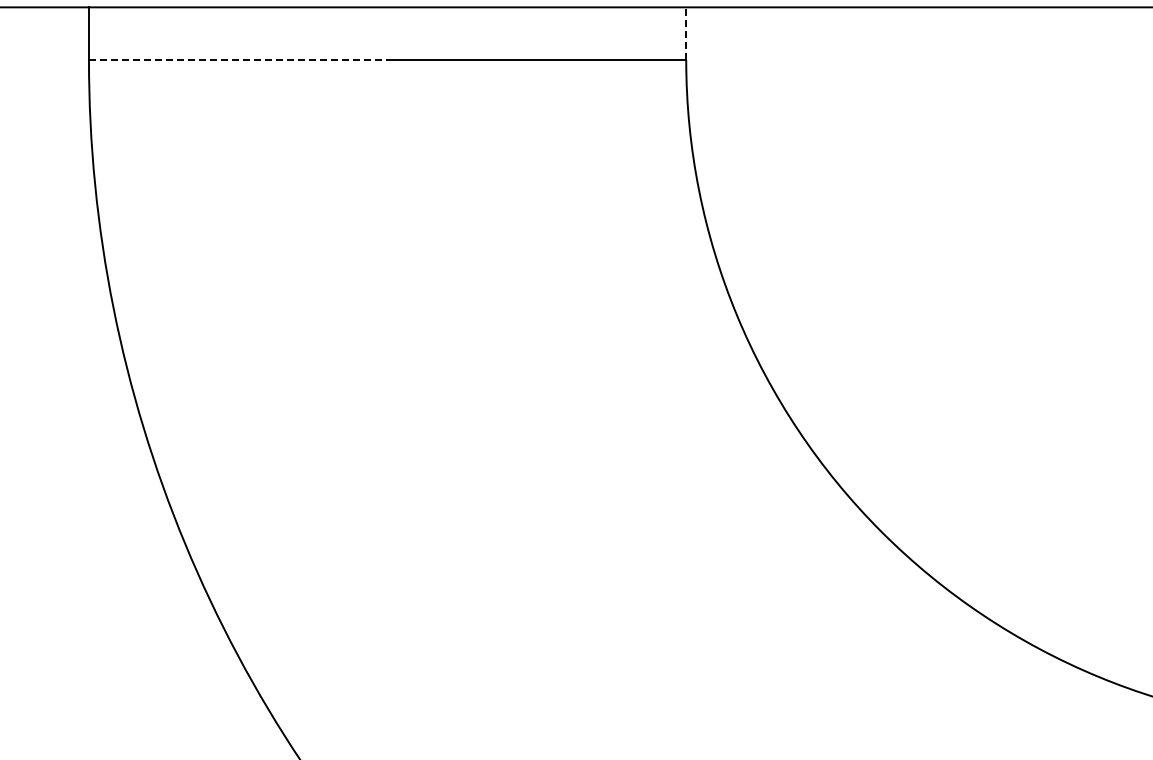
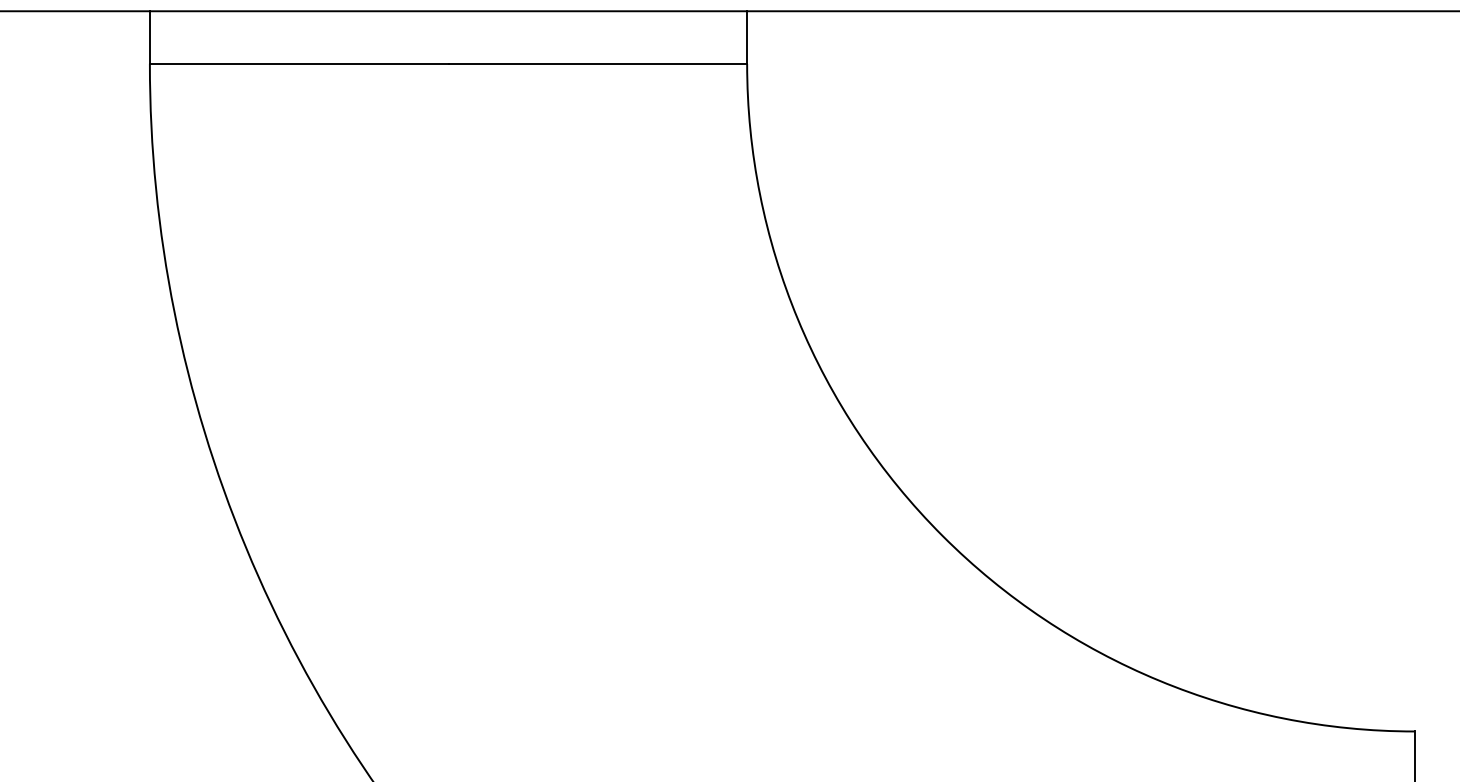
line: (686, 33) -> (747, 37), dashed -> solid
line: (238, 59) -> (299, 63), dashed -> solid

